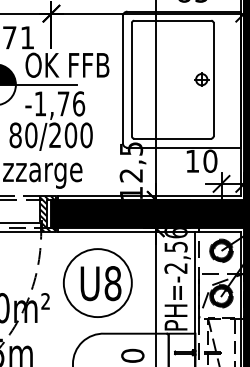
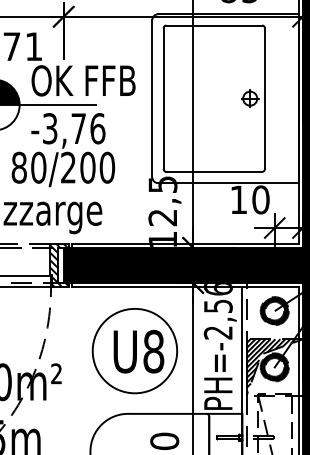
text: (40, 103) -> (50, 128), -1,76 -> -3,76
part: (97, 282) -> (134, 350), moved
hatch: (220, 294) -> (273, 365), added

